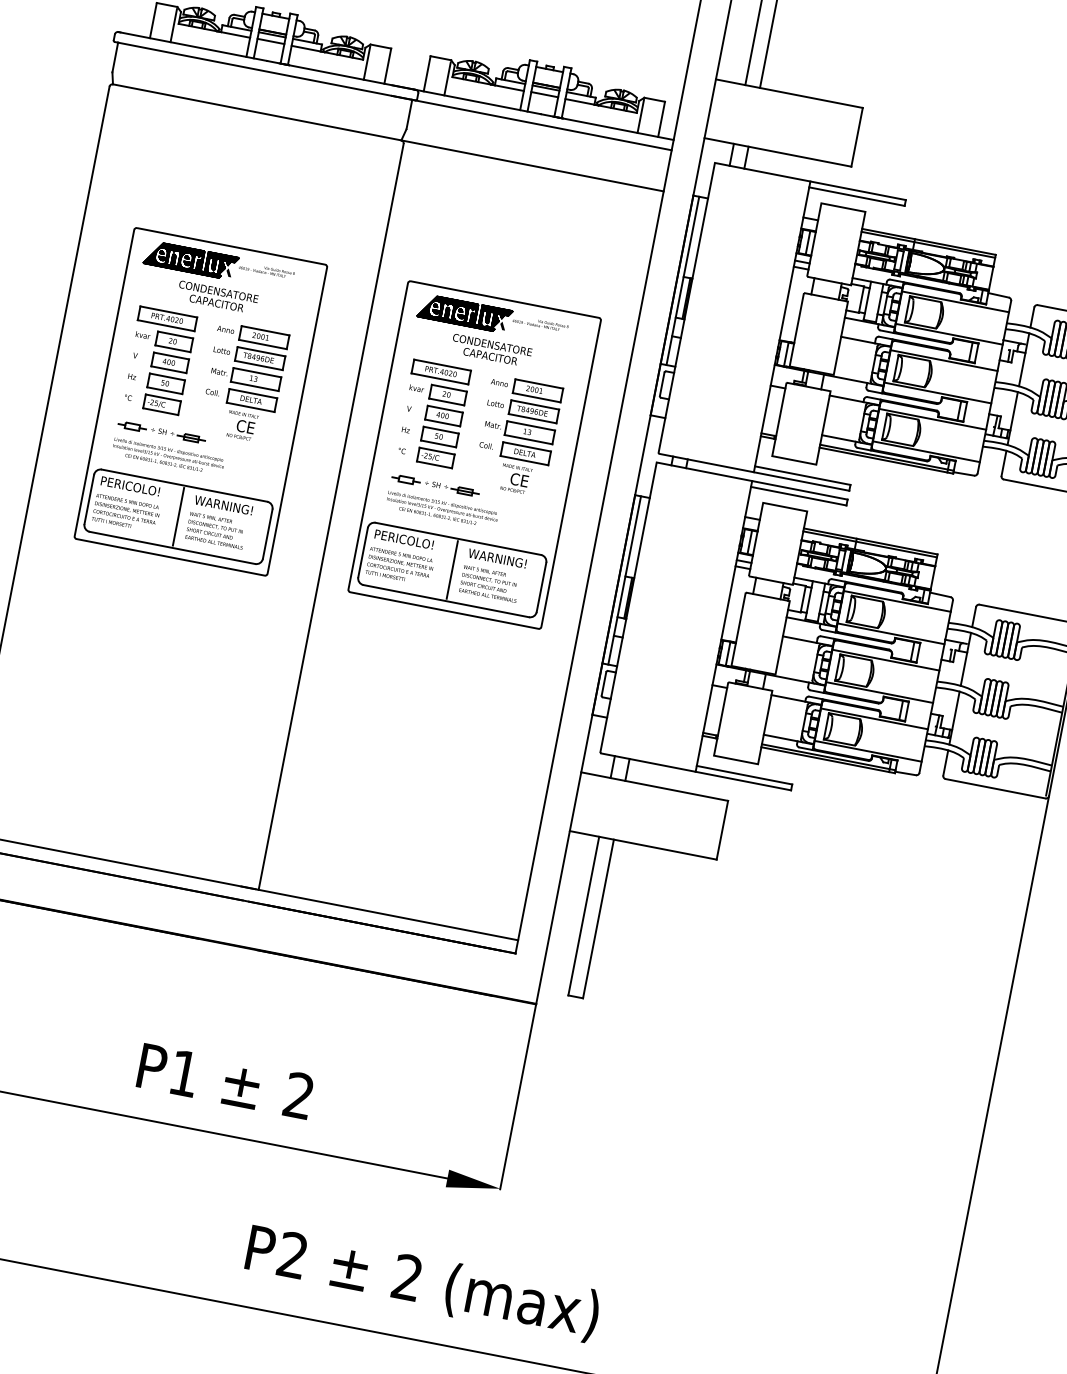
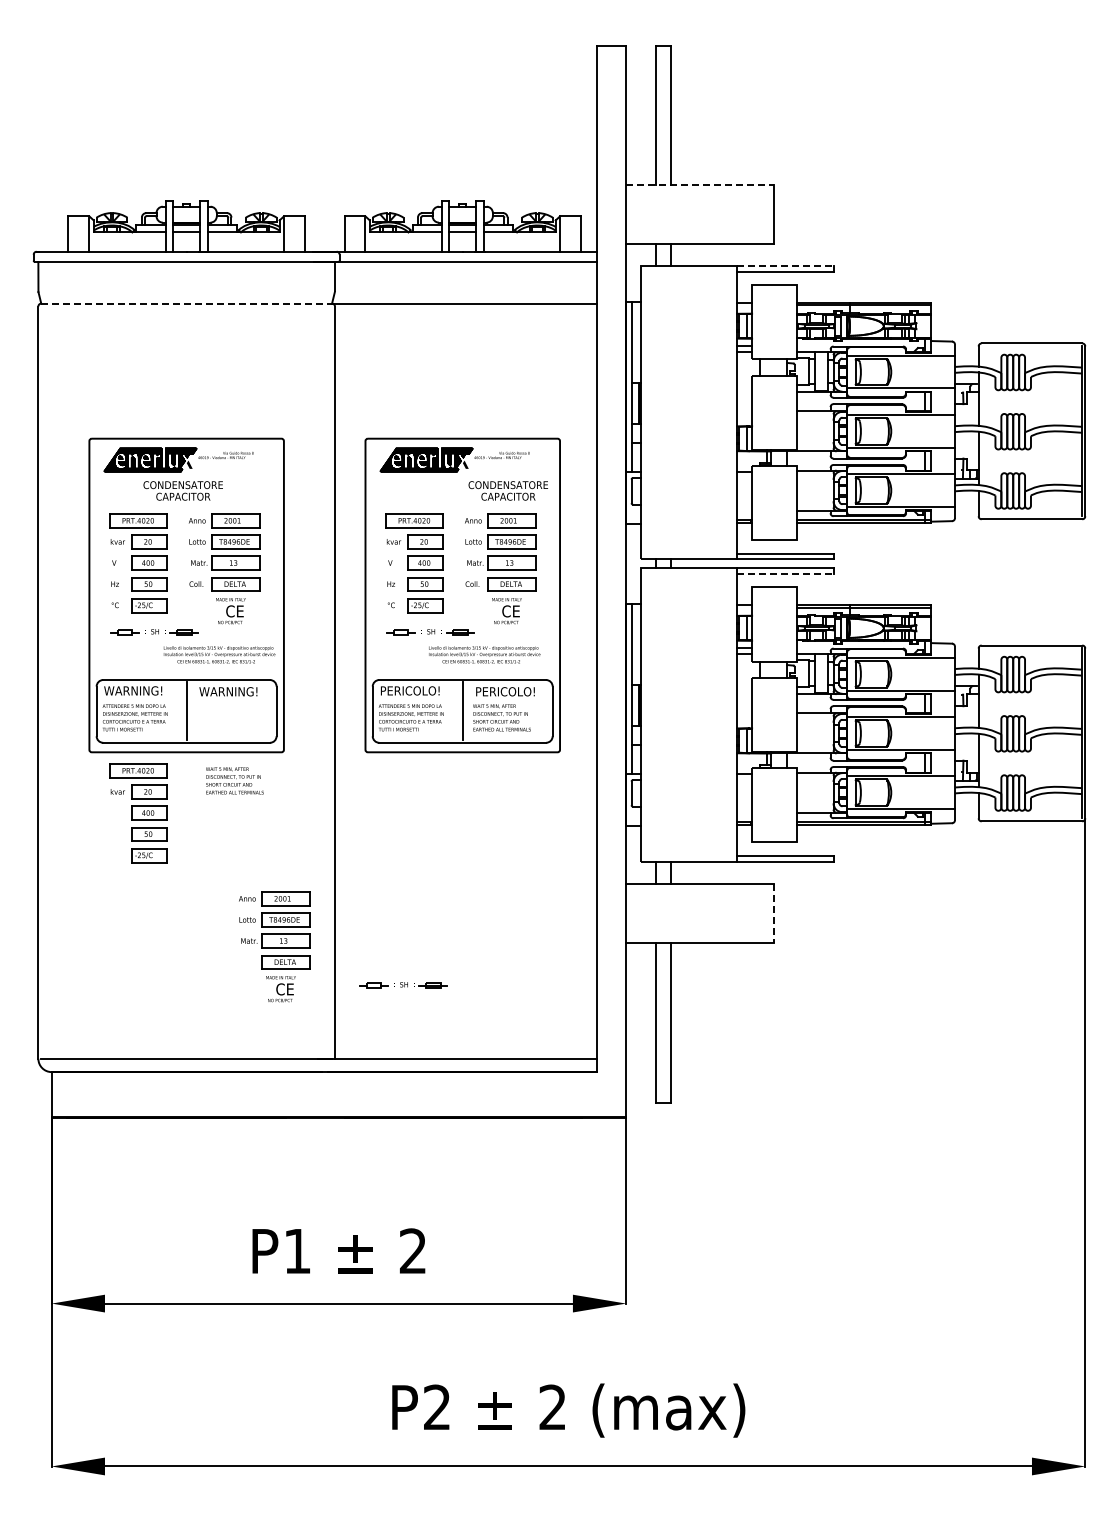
line: (789, 93) -> (700, 184), solid -> dashed
line: (258, 112) -> (187, 303), solid -> dashed
line: (858, 191) -> (785, 266), solid -> dashed
text: (490, 350) -> (507, 490), moved
text: (168, 456) -> (219, 654), moved
text: (129, 485) -> (133, 690), PERICOLO! -> WARNING!
line: (798, 496) -> (785, 574), solid -> dashed
text: (442, 509) -> (484, 654), moved
text: (215, 530) -> (234, 780), moved
text: (497, 558) -> (504, 691), WARNING! -> PERICOLO!
part: (111, 608) -> (138, 813), added
part: (220, 766) -> (274, 946), added
part: (340, 830) -> (403, 985), added
line: (722, 830) -> (774, 913), solid -> dashed

